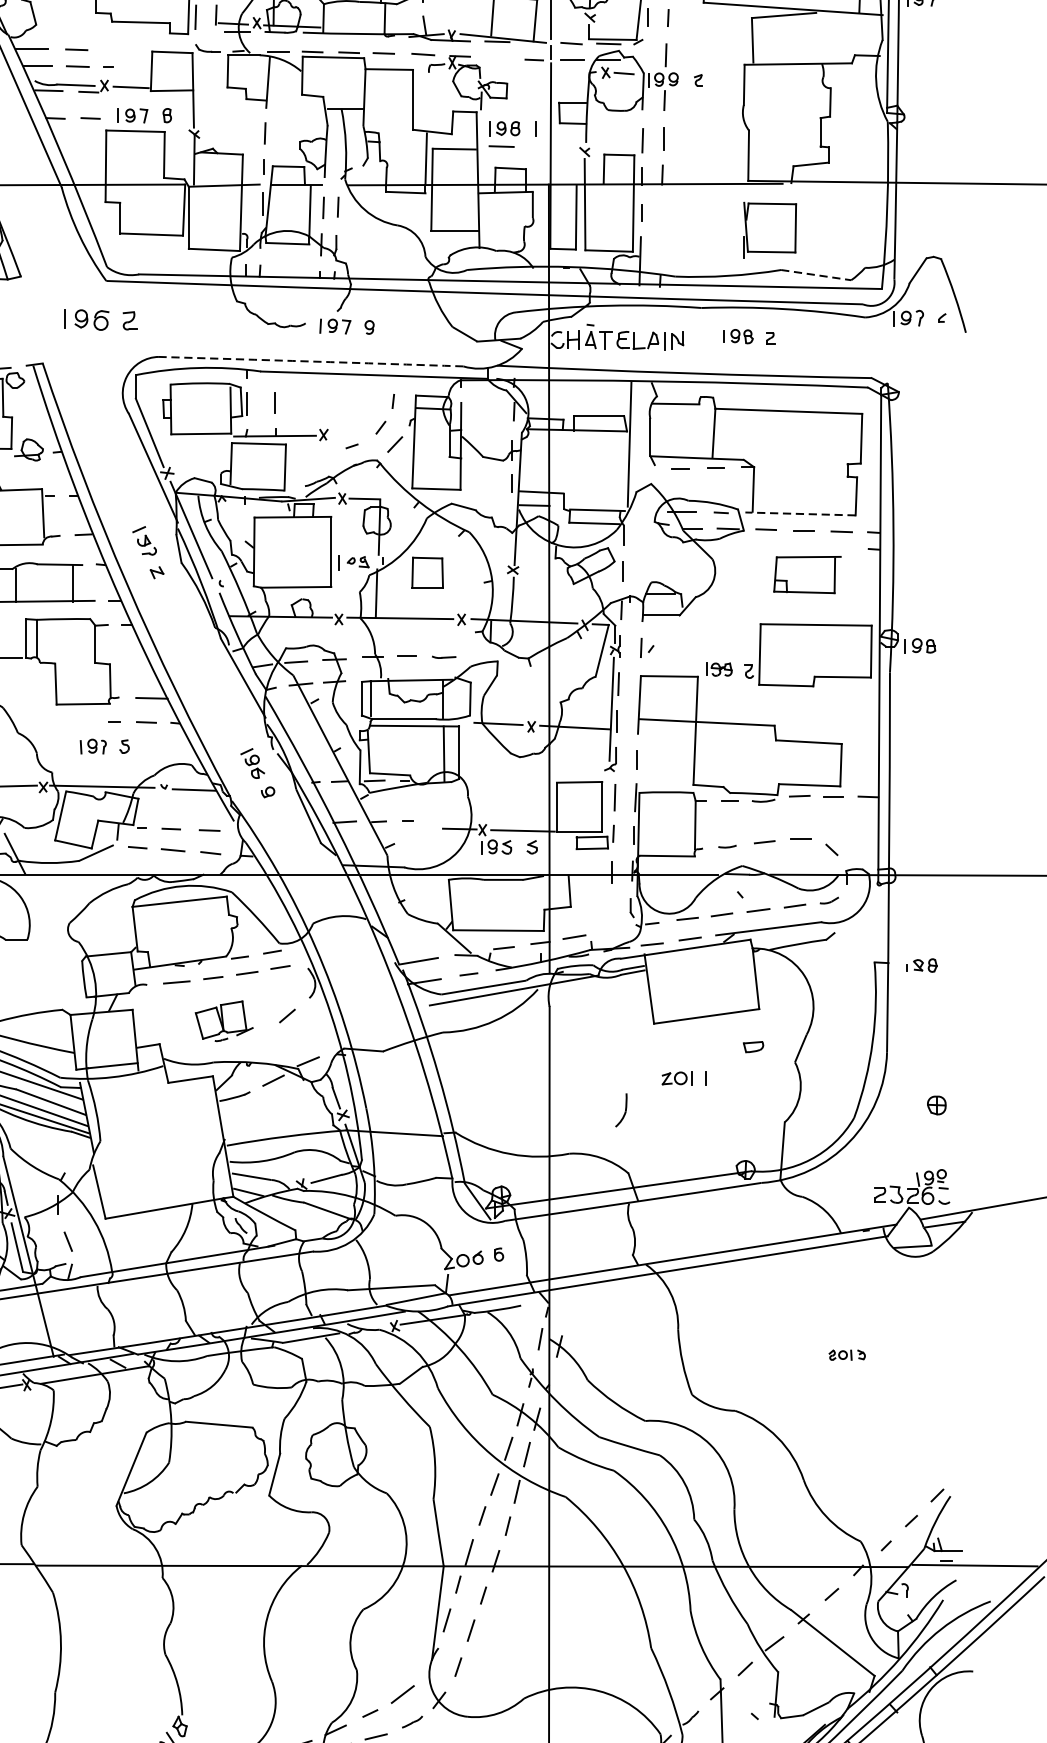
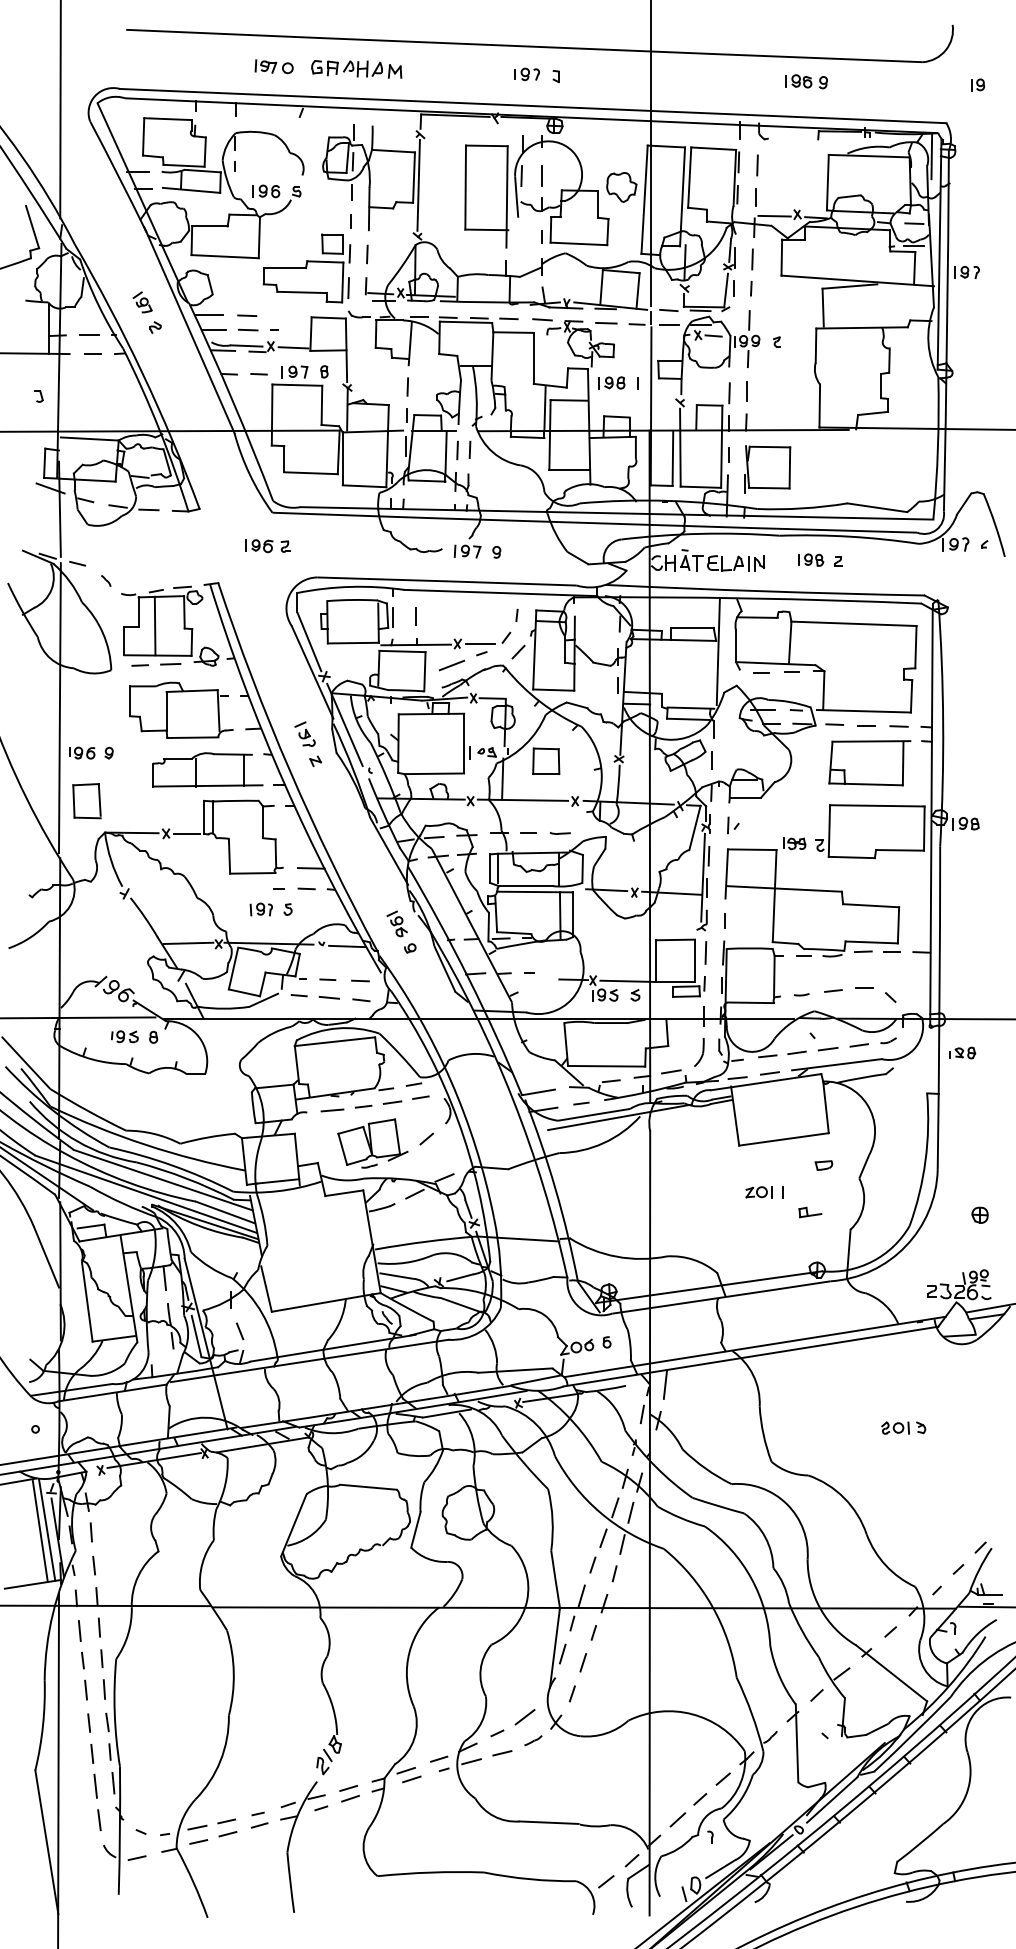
line: (501, 146) -> (606, 323), moved
part: (769, 230) -> (767, 469), moved
line: (816, 274) -> (877, 507), dashed -> solid
part: (100, 320) -> (267, 546), size x0.71
arc: (311, 361) -> (447, 581), dashed -> solid
line: (349, 435) -> (479, 644), added
line: (316, 460) -> (451, 665), added
line: (799, 514) -> (863, 711), dashed -> solid
part: (807, 575) -> (869, 763), size x1.43
part: (922, 964) -> (962, 1052), moved
part: (223, 1021) -> (372, 1143), size x1.43
part: (737, 1102) -> (810, 1212), added
part: (621, 1110) -> (699, 1052), moved
line: (566, 1304) -> (664, 1384), added
part: (846, 1354) -> (903, 1427), size x1.43

